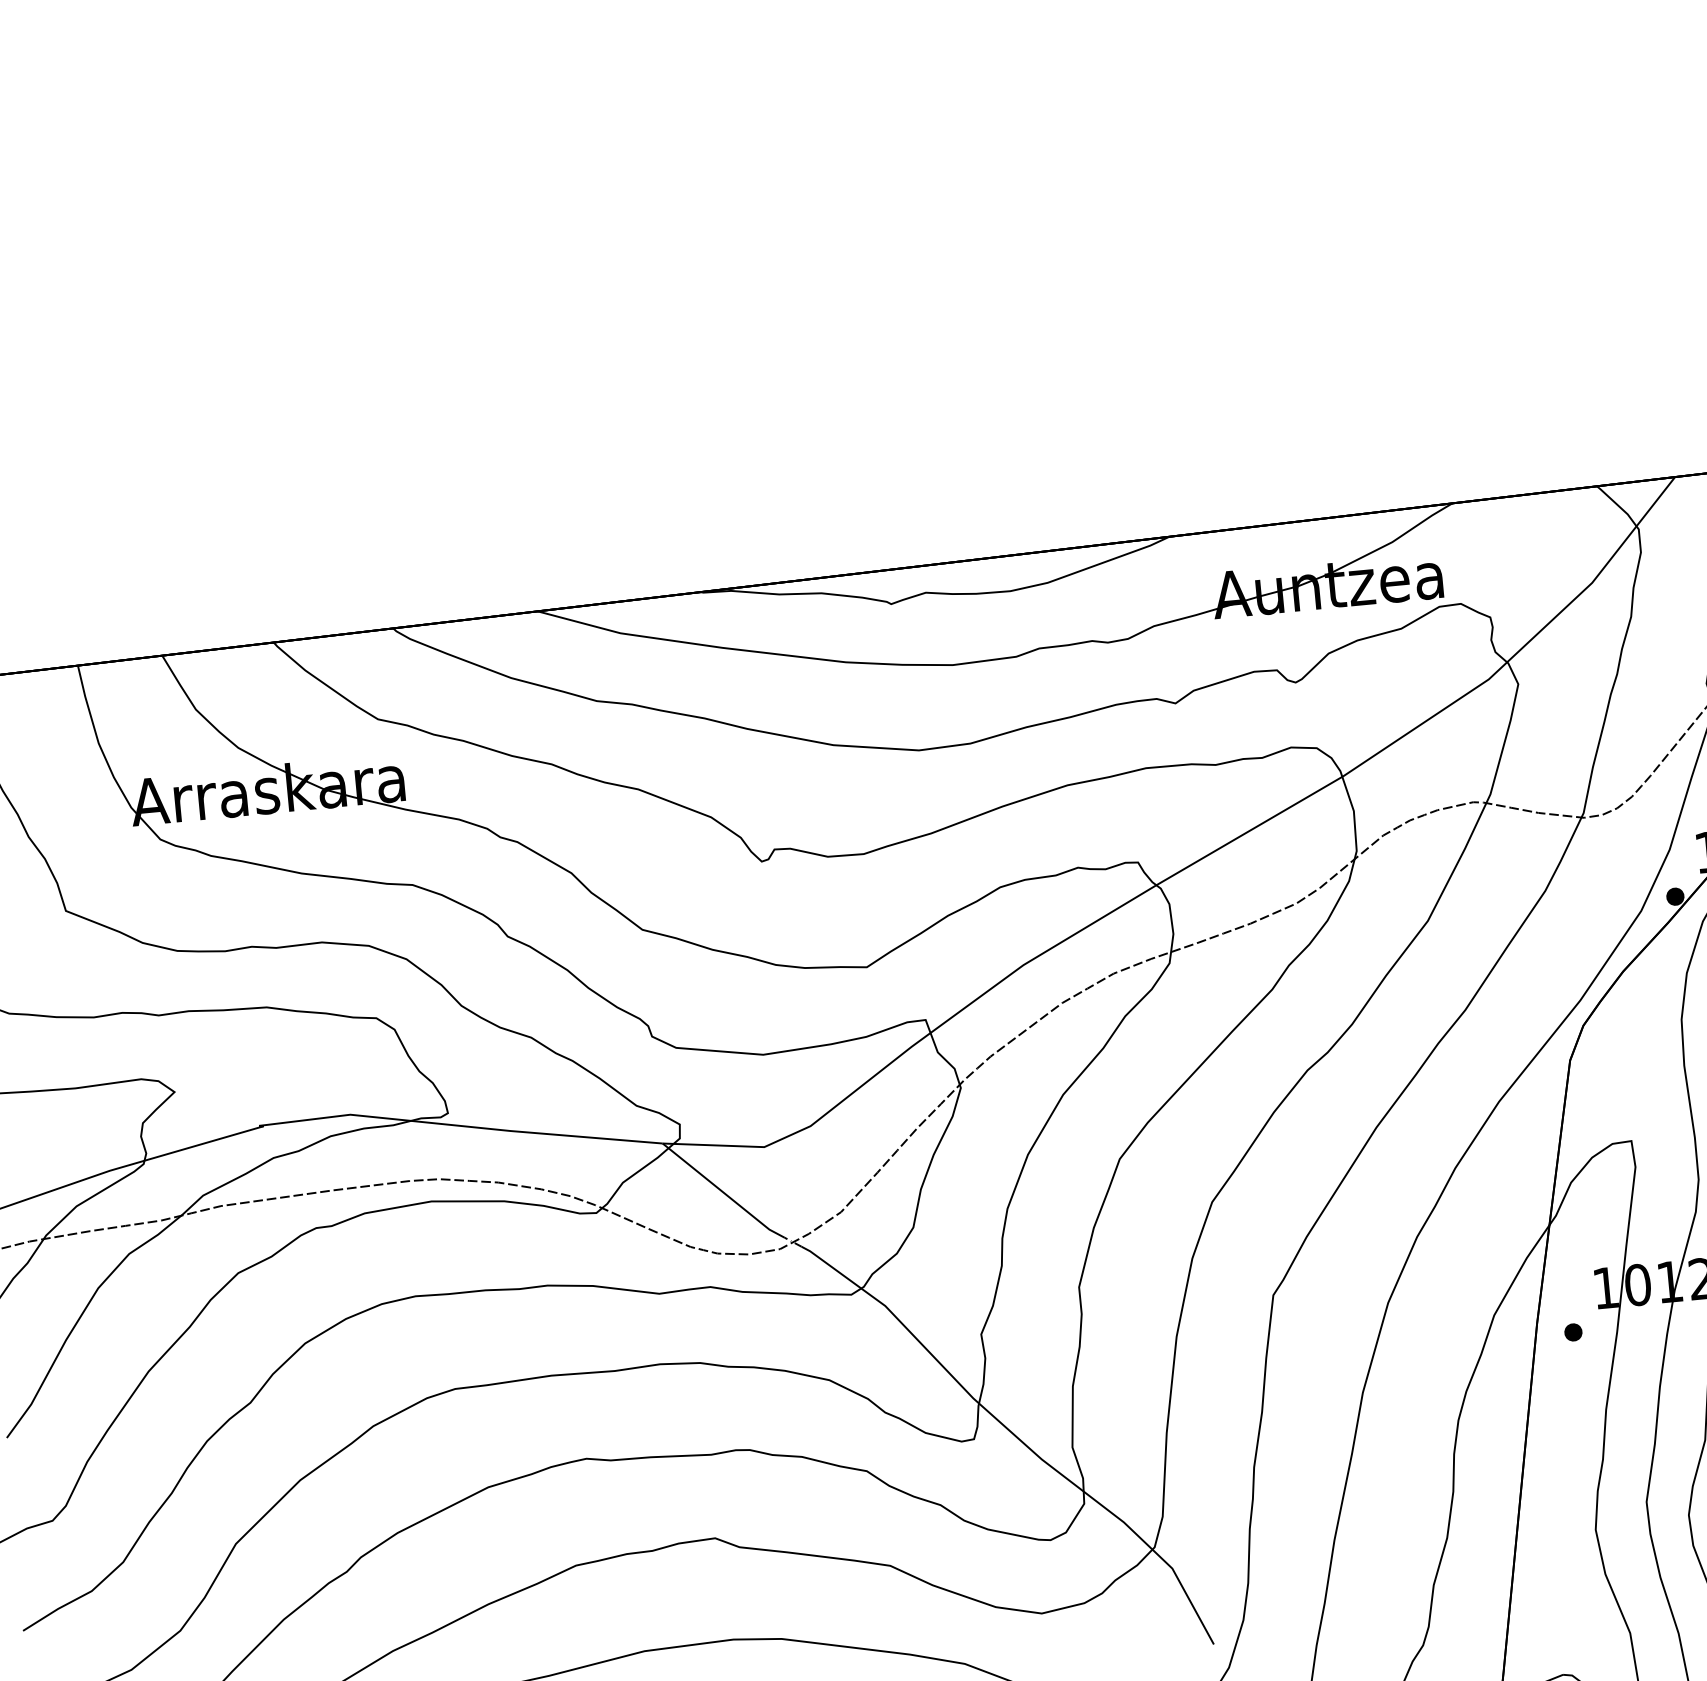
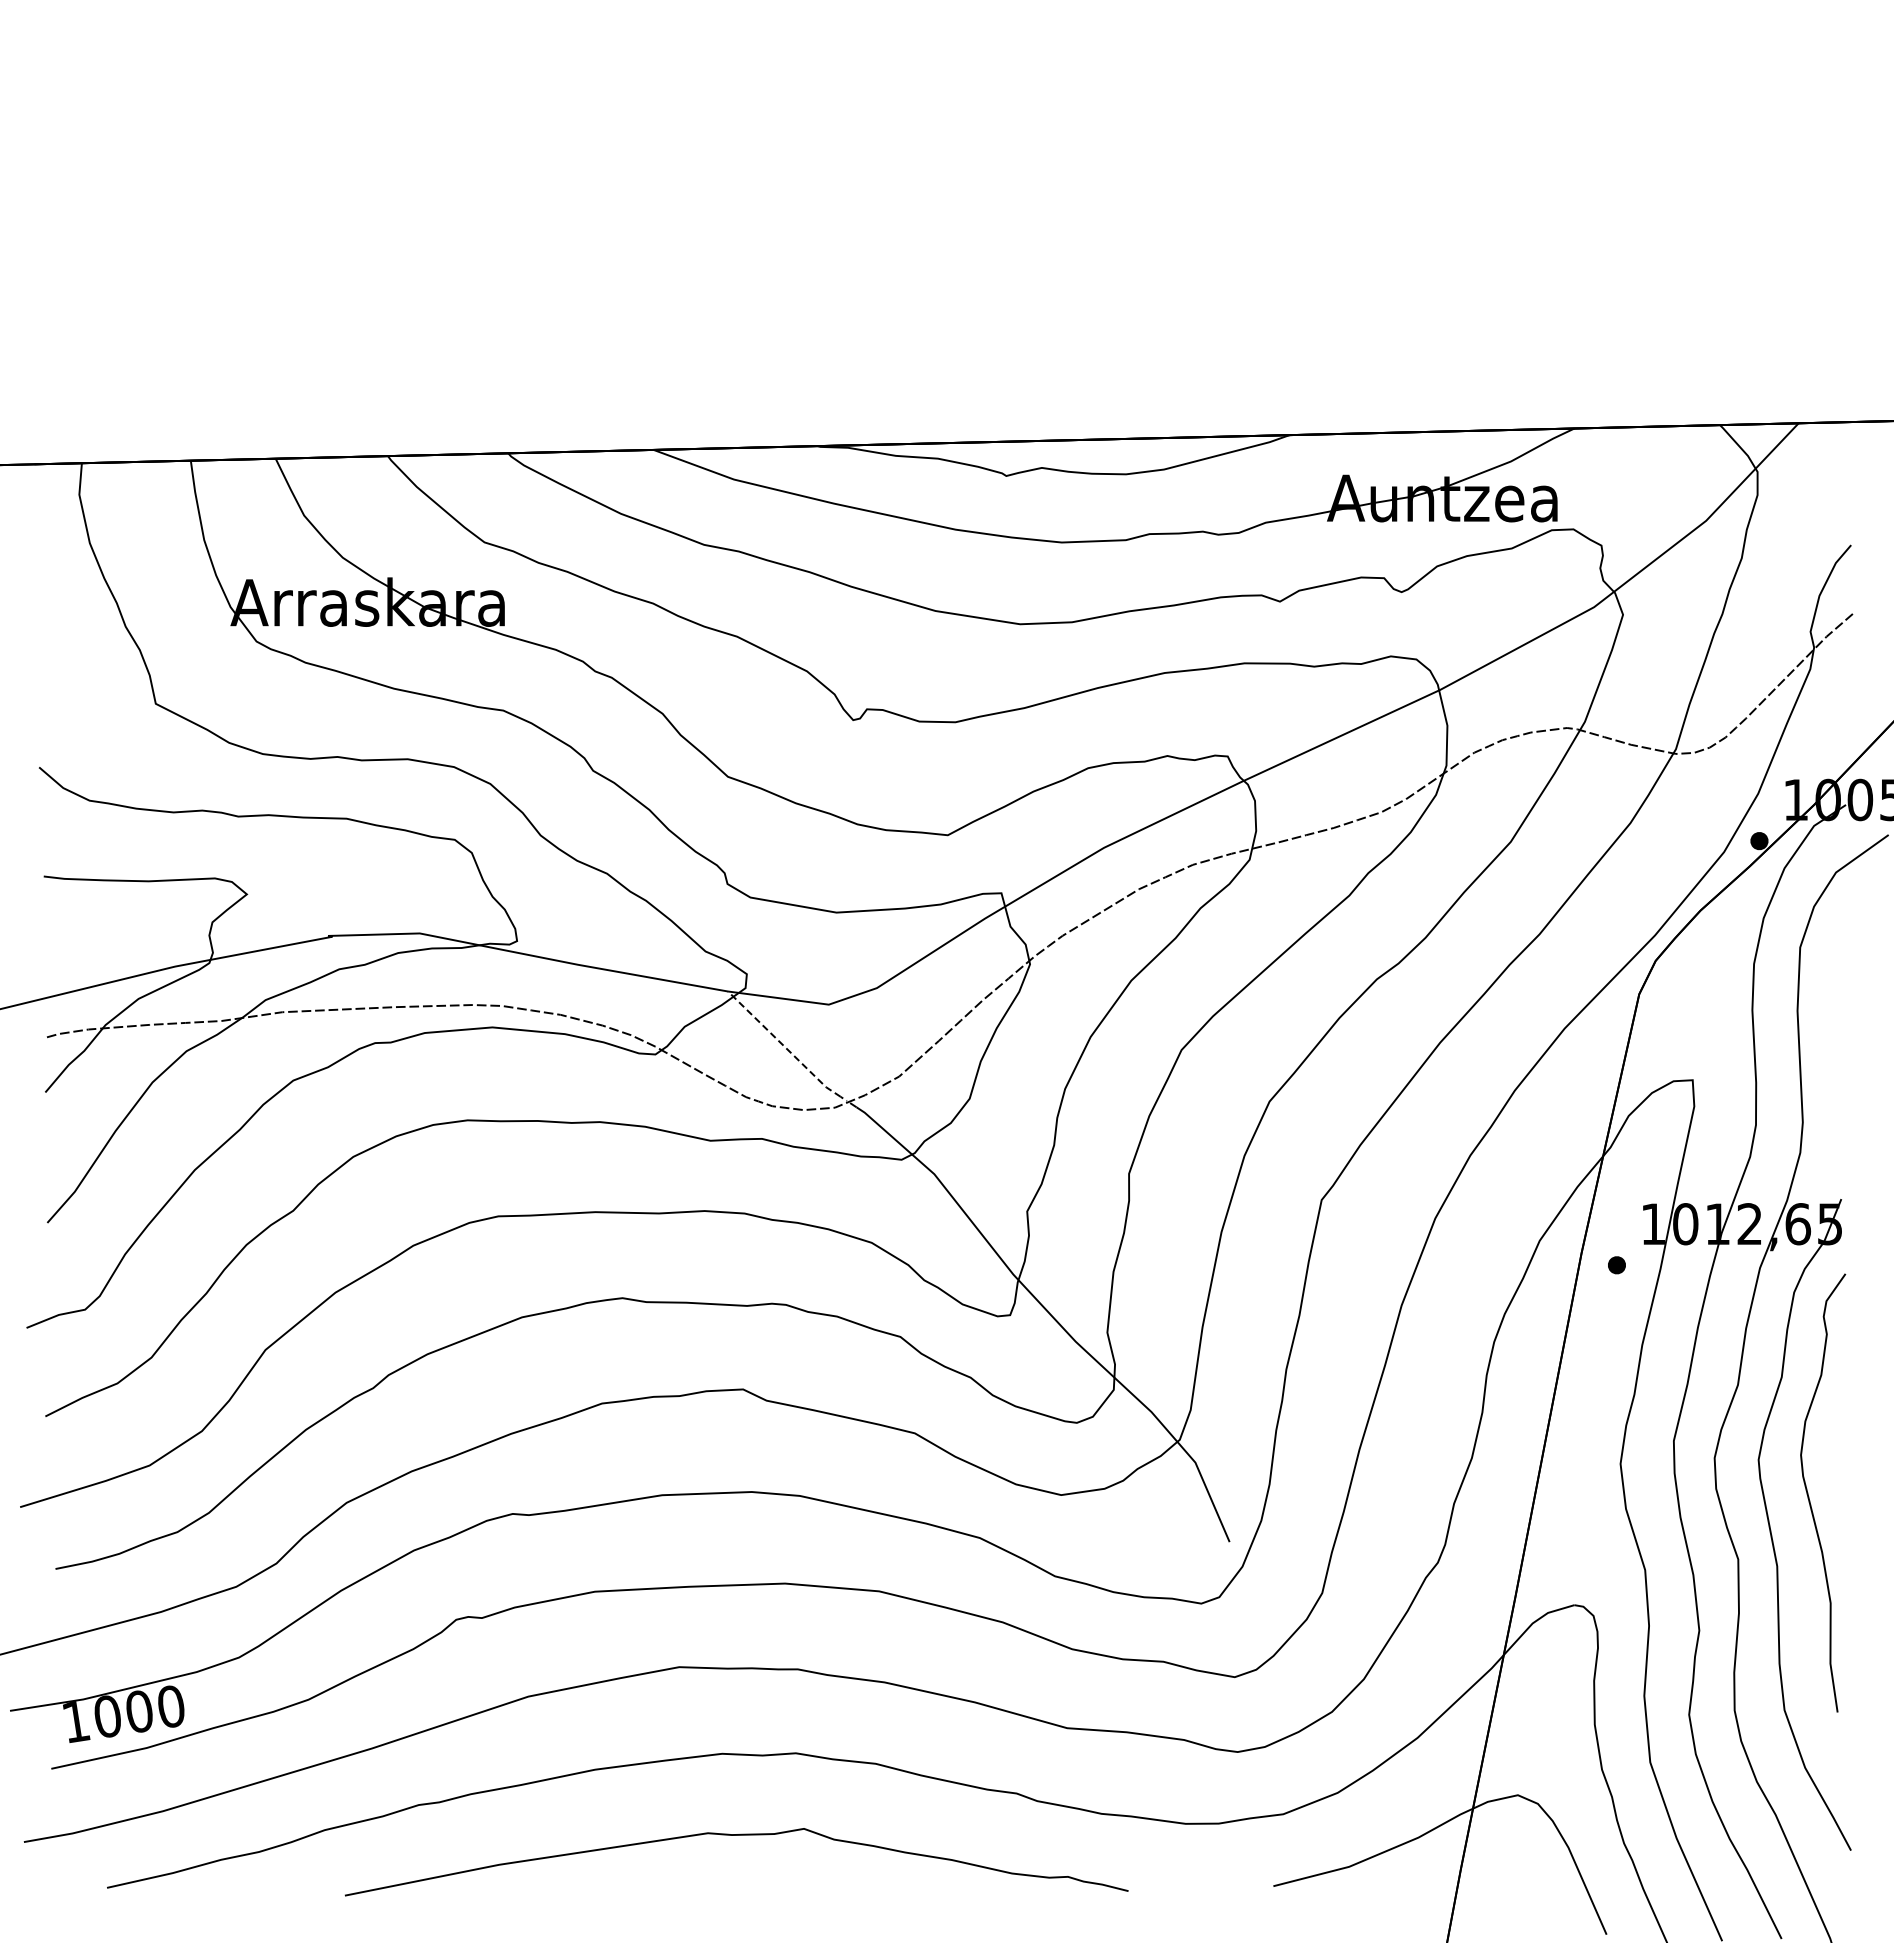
line: (723, 1192) -> (783, 1045), solid -> dashed

